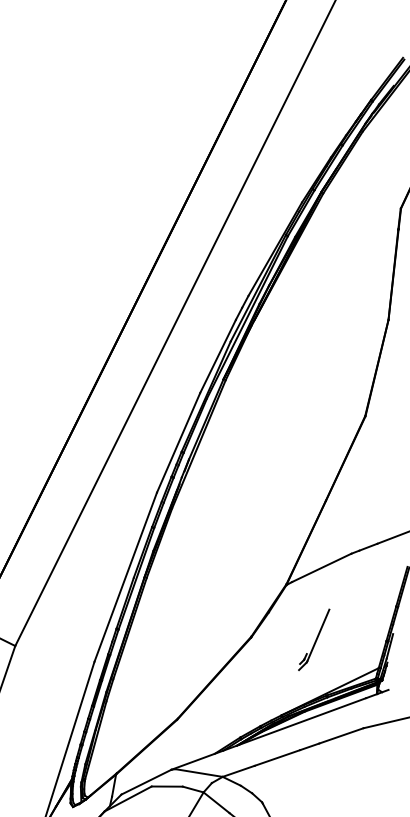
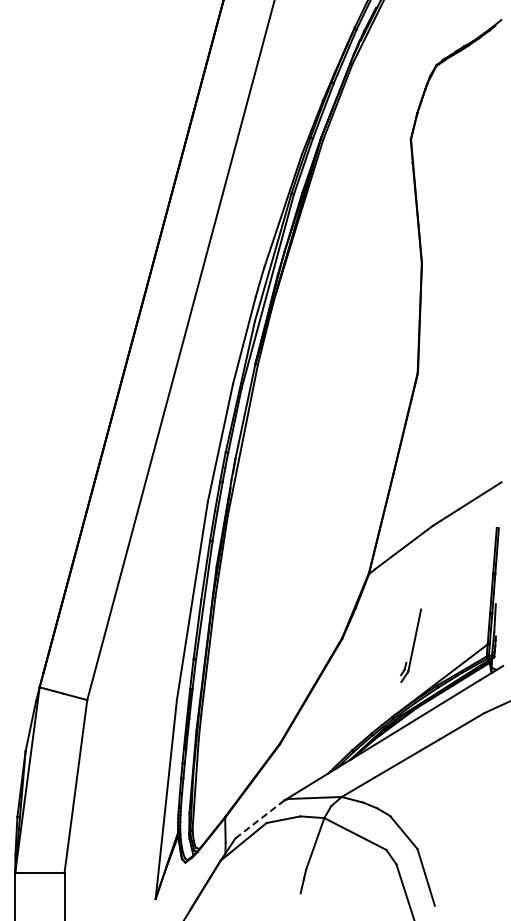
part: (313, 639) -> (410, 645), moved
line: (146, 782) -> (259, 819), solid -> dashed

